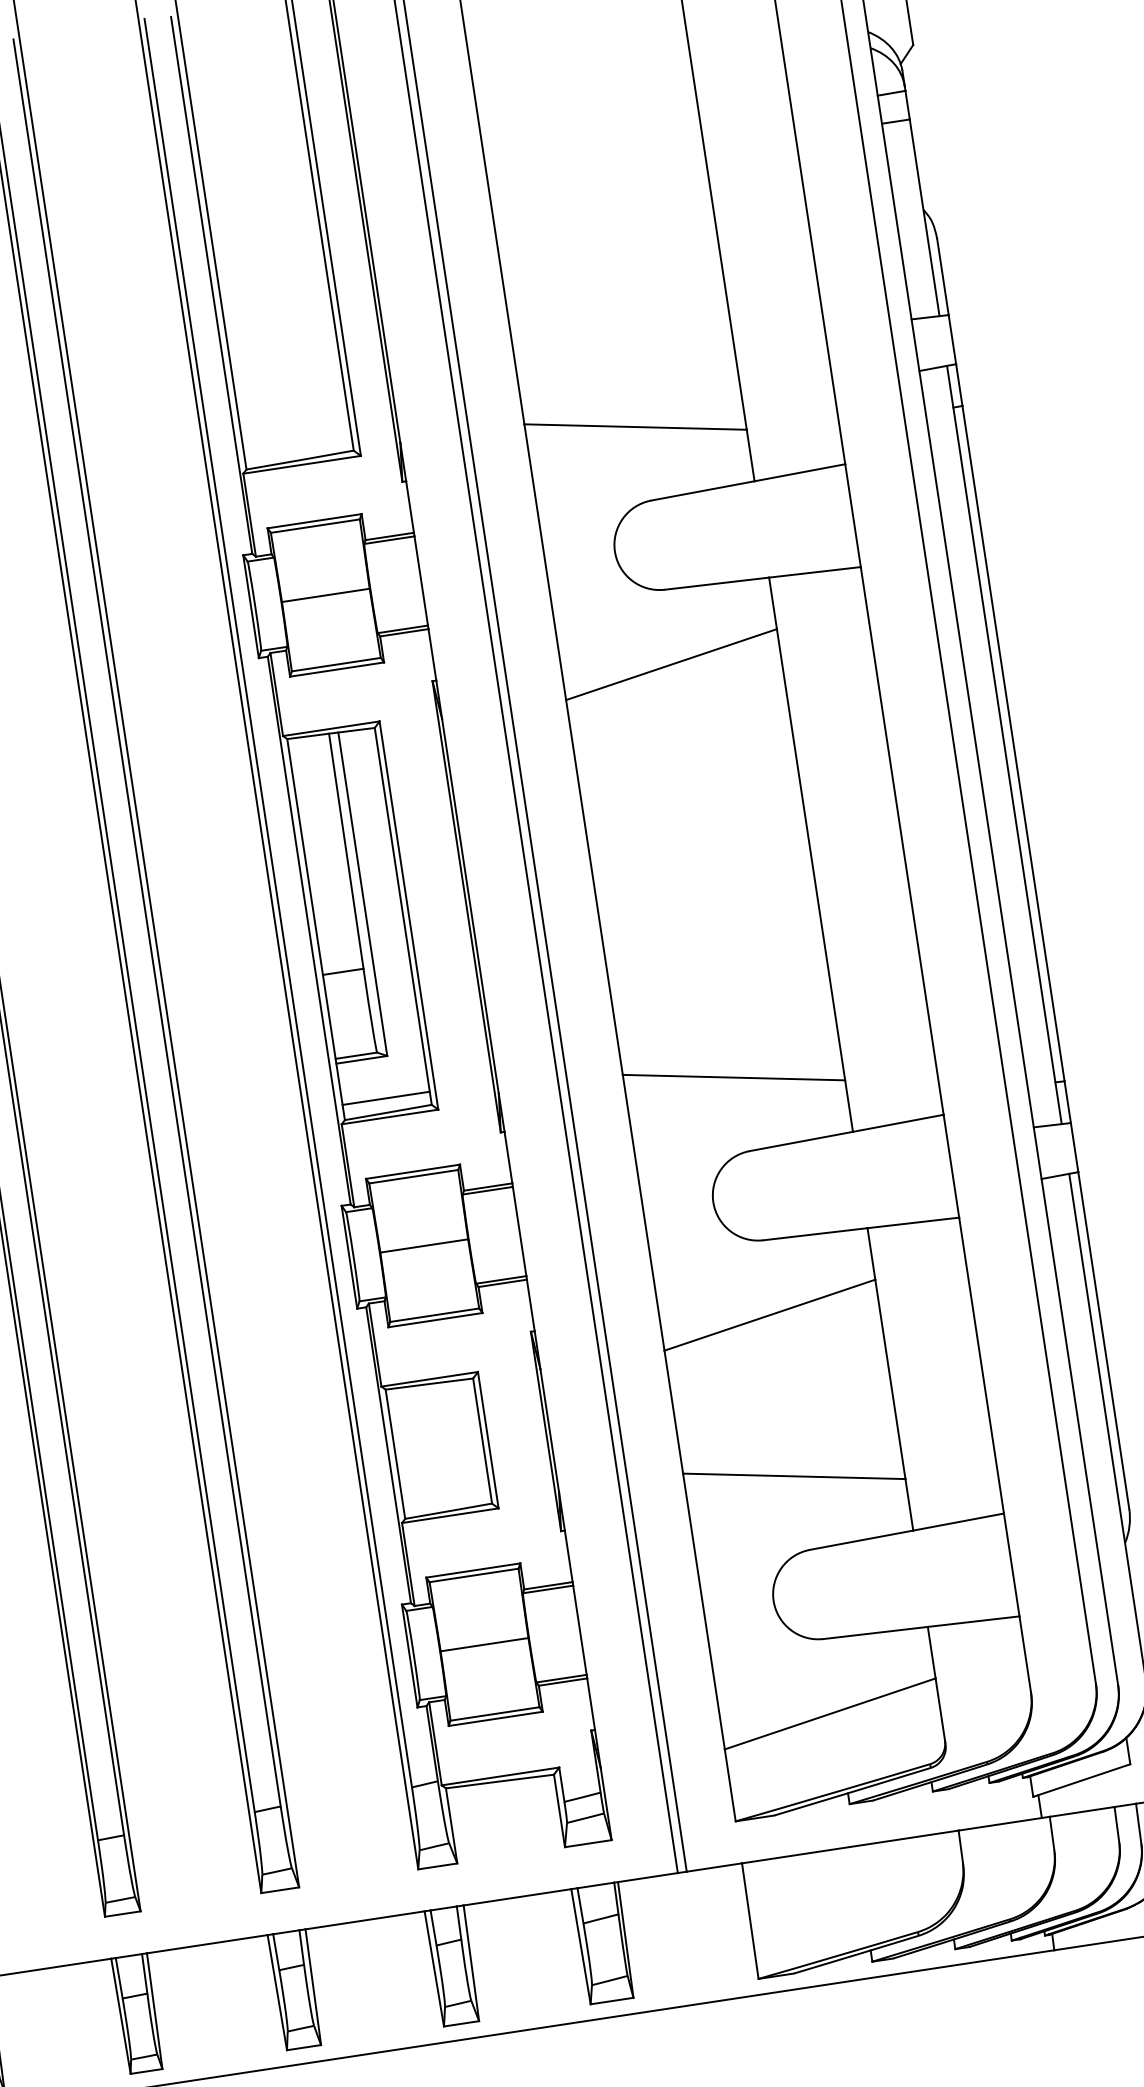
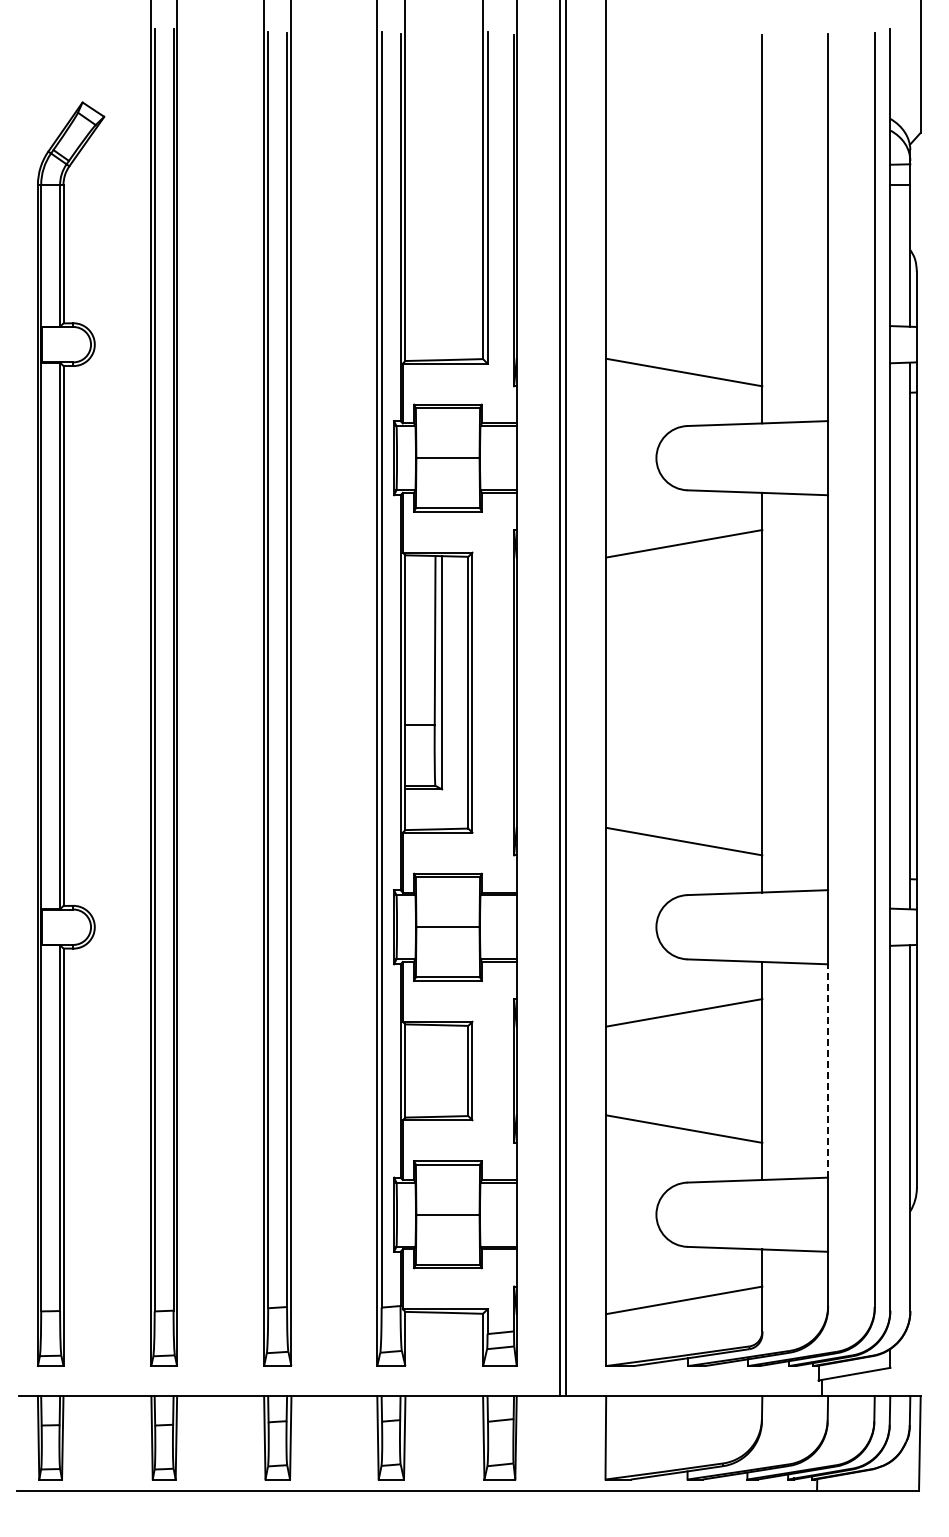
line: (385, 1098) -> (436, 819), removed
line: (982, 1364) -> (828, 1070), solid -> dashed

